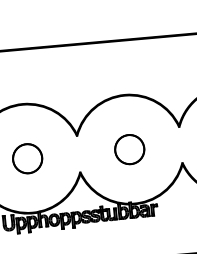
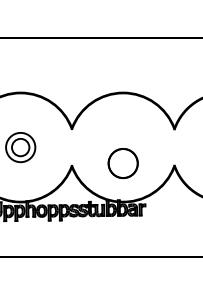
circle: (129, 149) -> (122, 163), moved
circle: (27, 158) -> (20, 147), size x0.6

